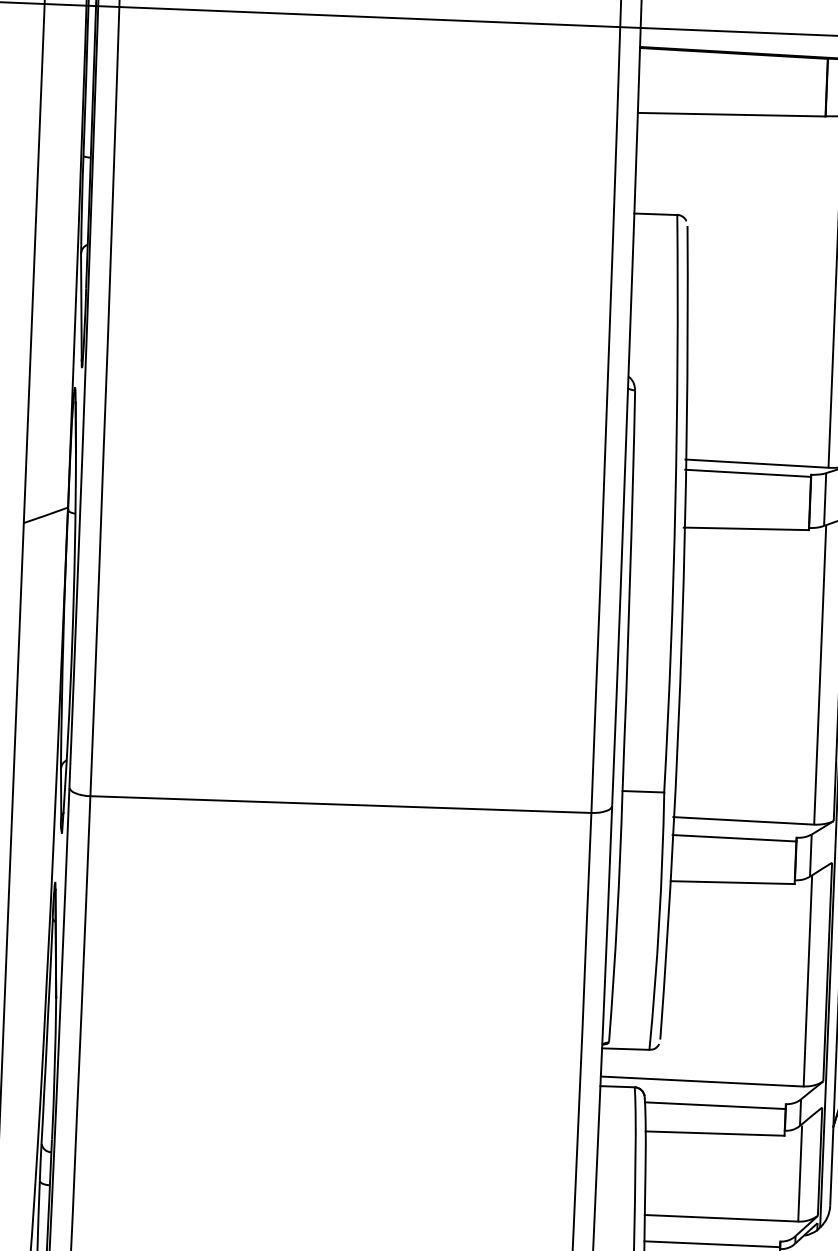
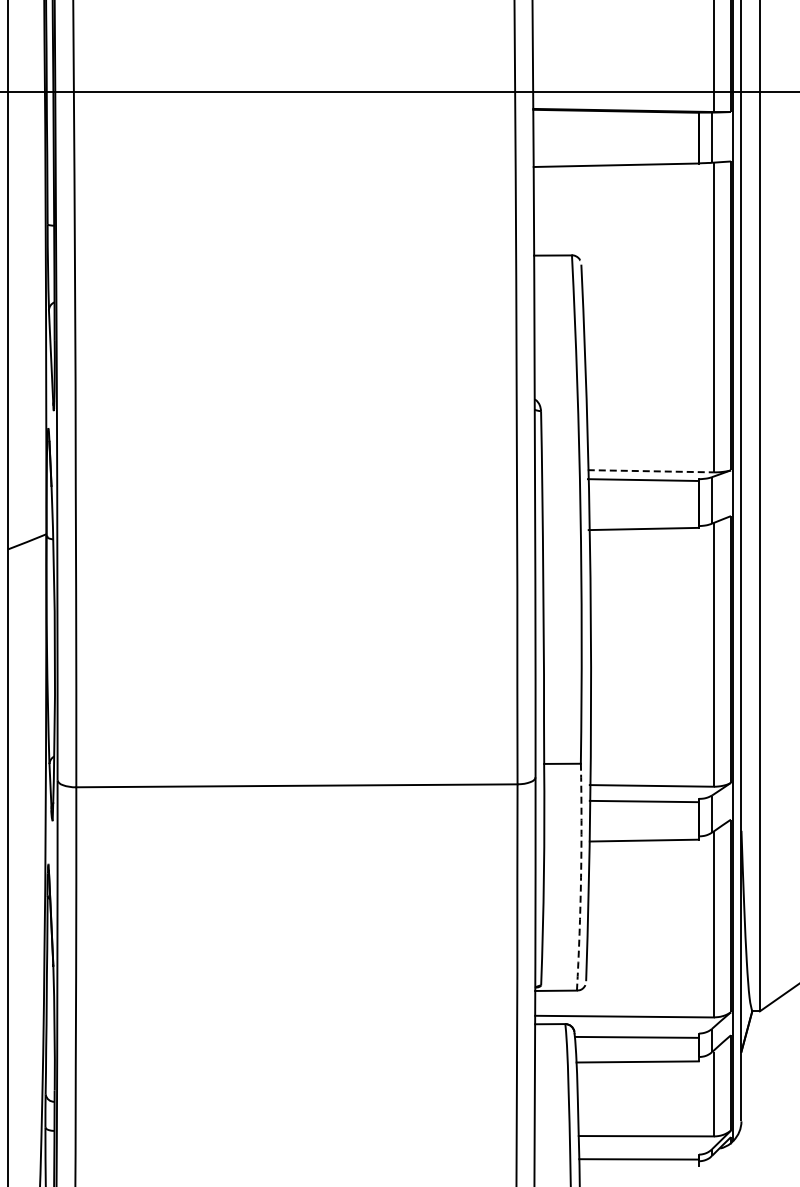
line: (757, 463) -> (651, 471), solid -> dashed
arc: (659, 921) -> (581, 877), solid -> dashed

